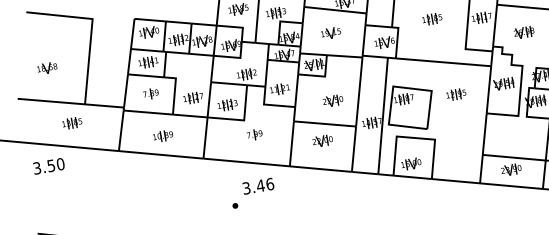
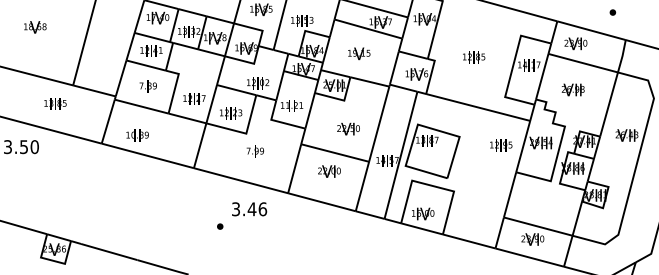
text: (47, 68) -> (35, 27), moved
text: (456, 94) -> (501, 145), moved
text: (163, 136) -> (137, 135), moved

